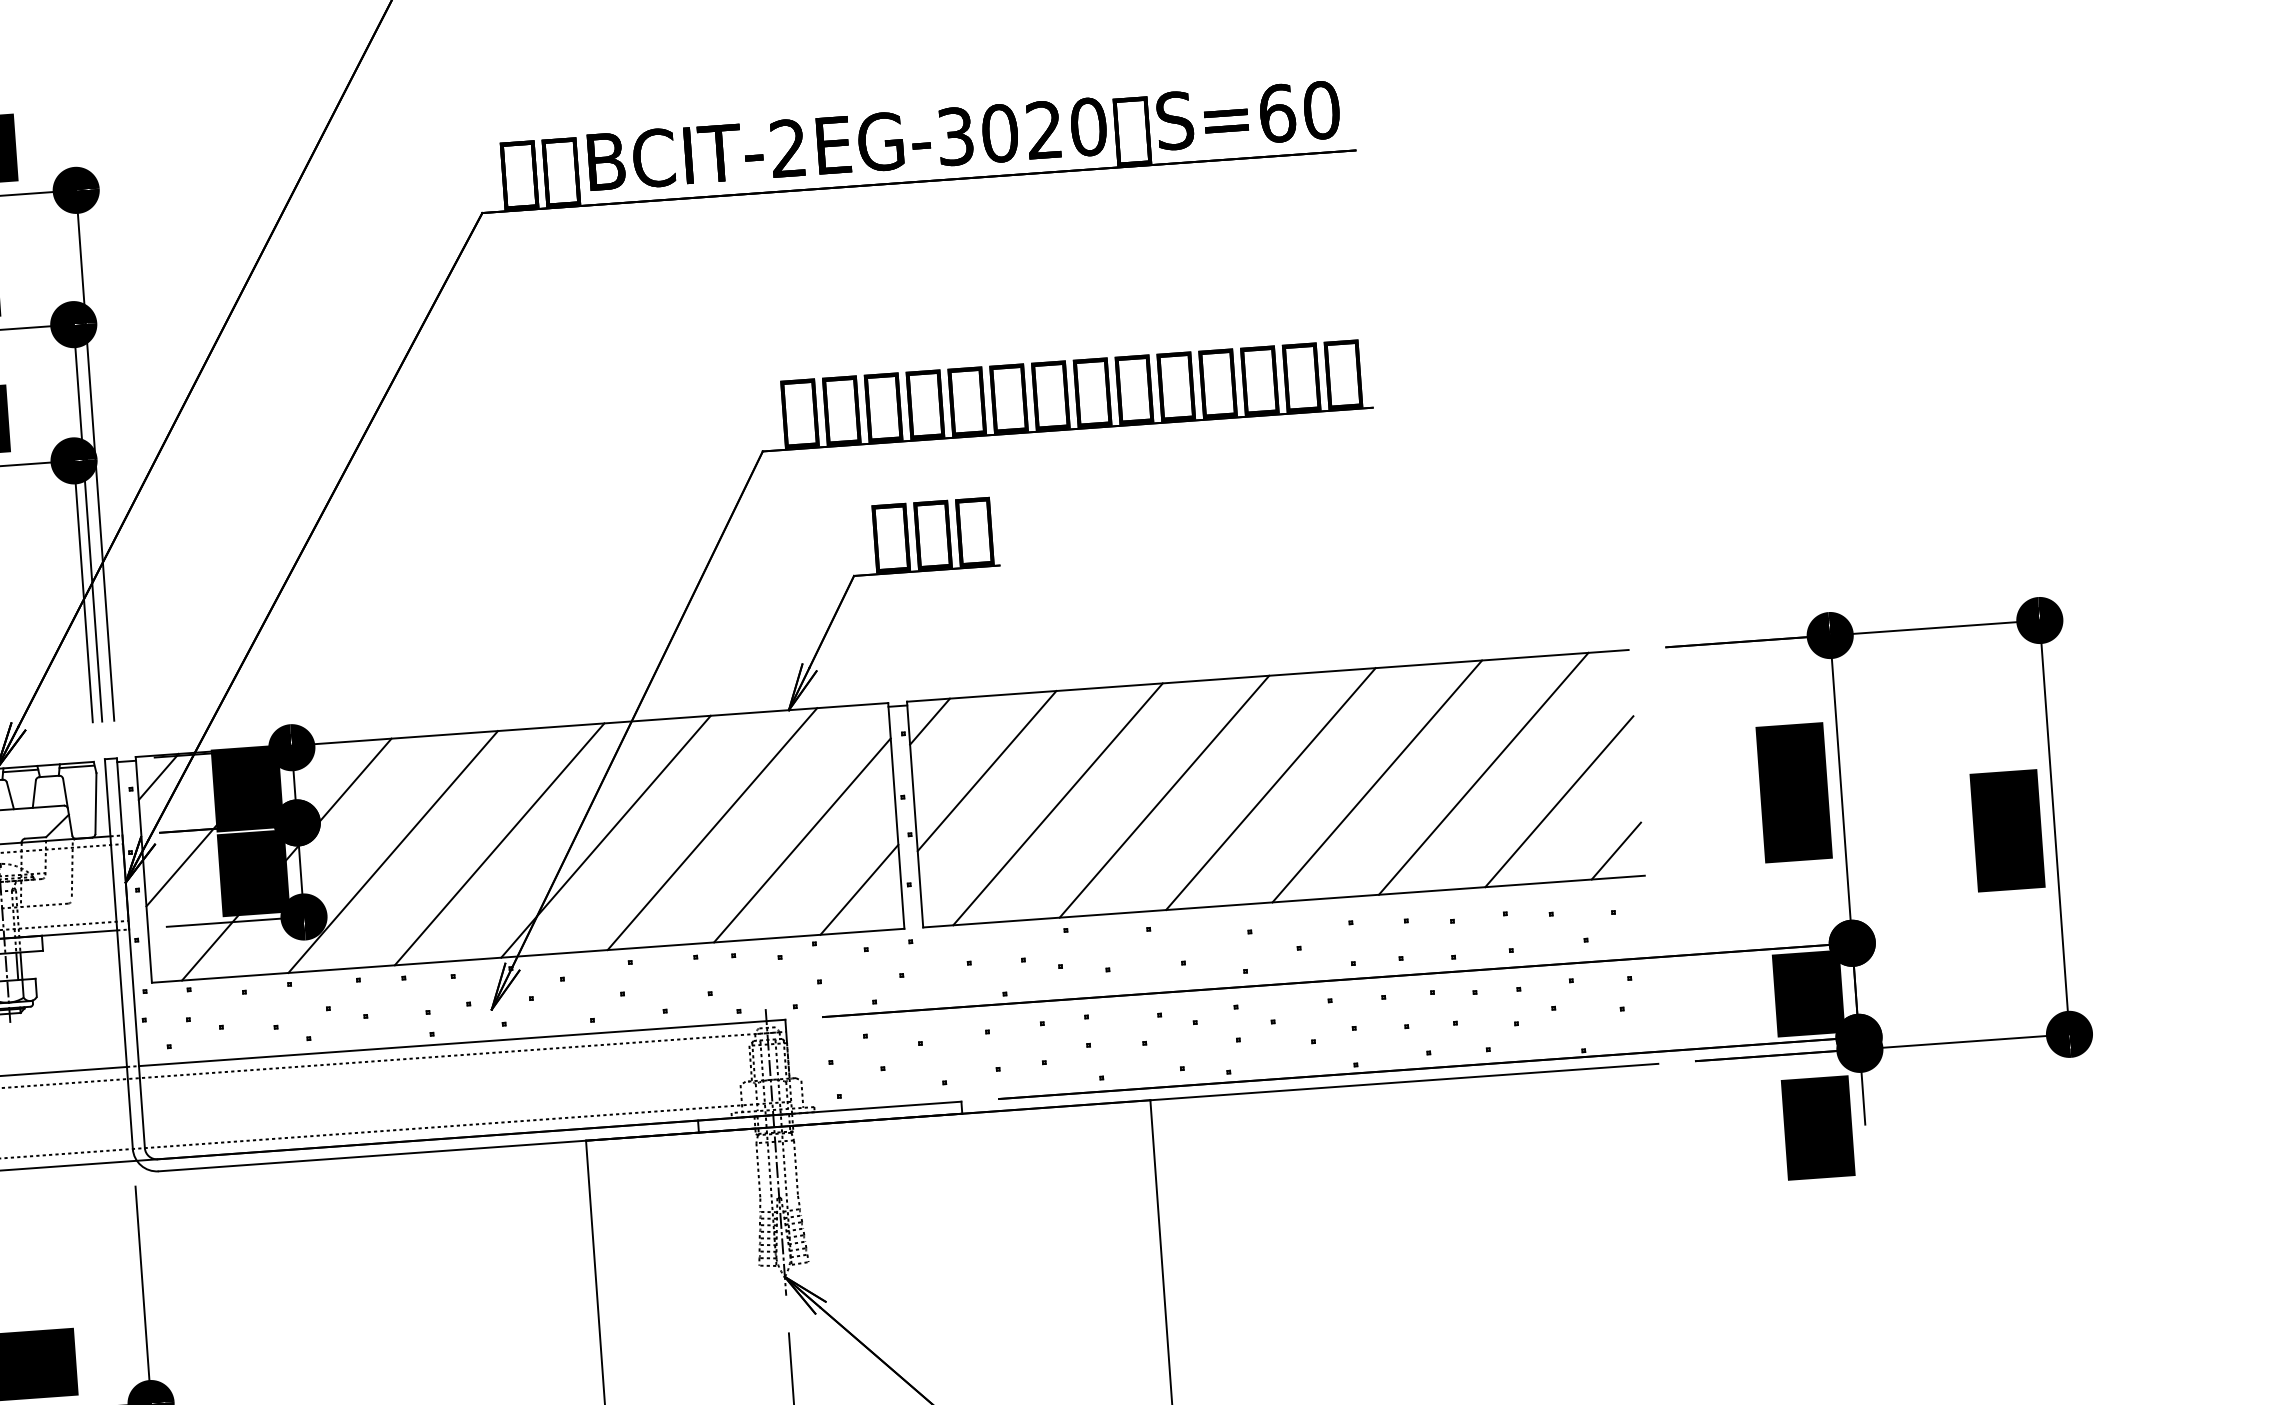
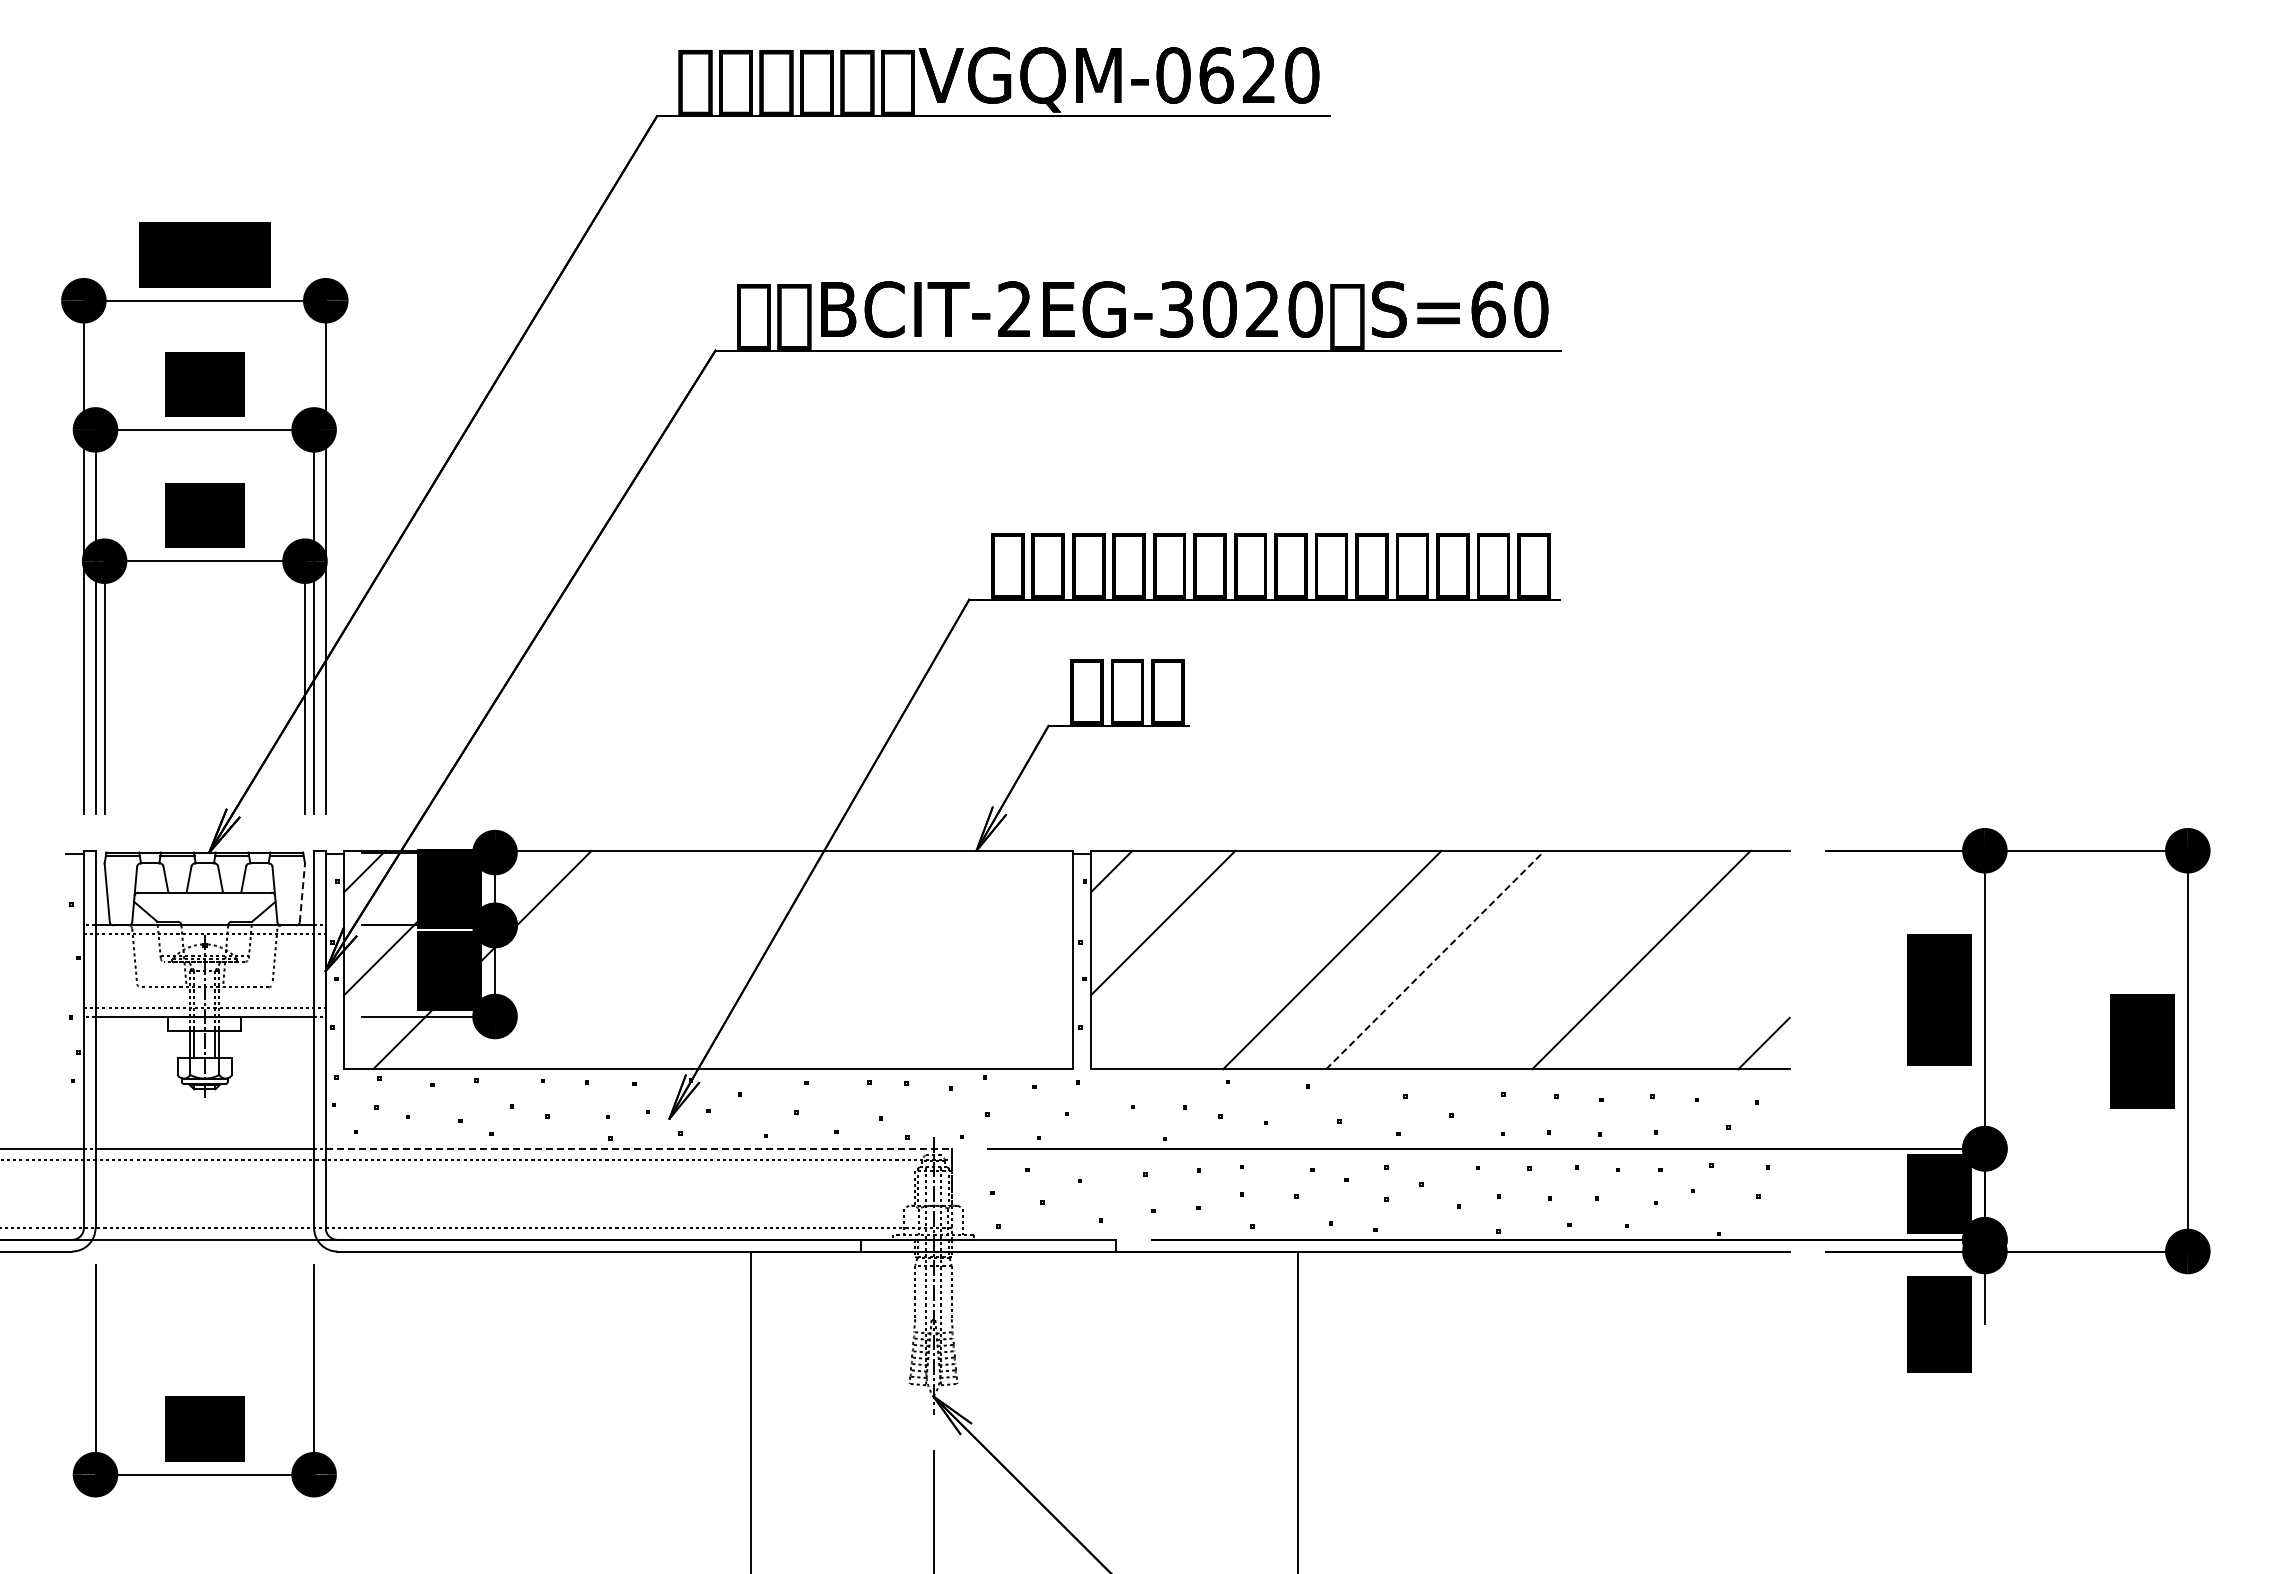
line: (1377, 780) -> (1538, 959), removed
line: (1271, 789) -> (1435, 960), solid -> dashed
line: (1559, 801) -> (1712, 991), removed
line: (95, 803) -> (302, 892), solid -> dashed
line: (1058, 803) -> (1229, 959), removed
line: (712, 828) -> (894, 959), removed
line: (605, 836) -> (791, 959), removed
line: (802, 840) -> (980, 977), removed
line: (499, 843) -> (688, 959), removed
line: (393, 851) -> (585, 959), removed
line: (858, 889) -> (1031, 1028), removed
line: (461, 1042) -> (638, 1148), solid -> dashed

